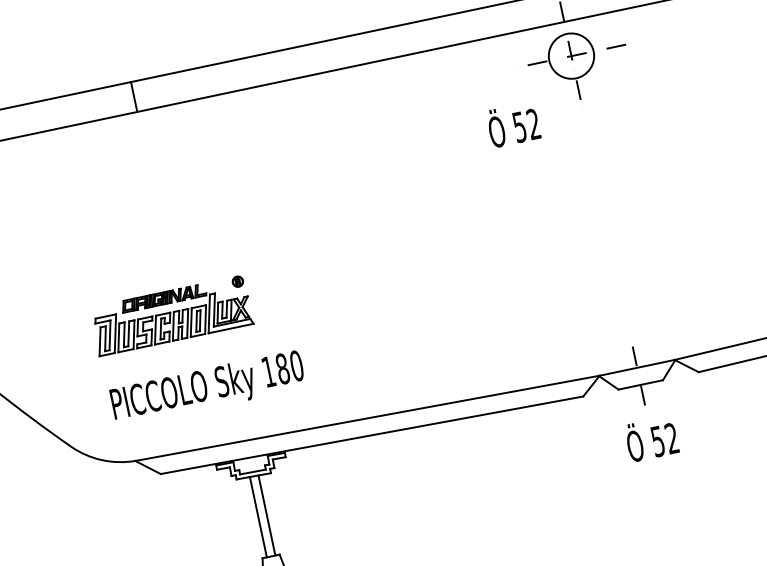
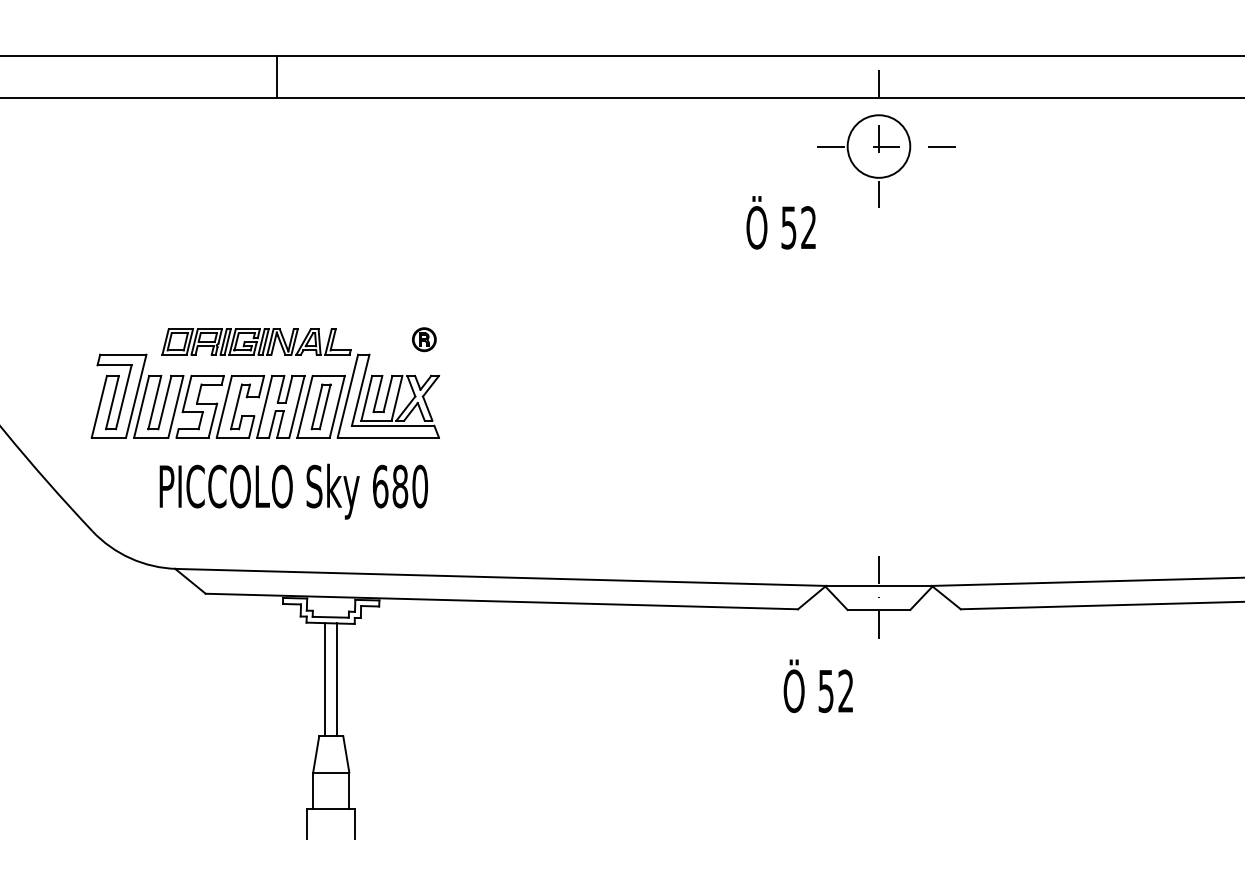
part: (170, 316) -> (264, 383), size x1.6
text: (268, 371) -> (380, 486), 180 -> 680
text: (651, 438) -> (817, 685), moved

